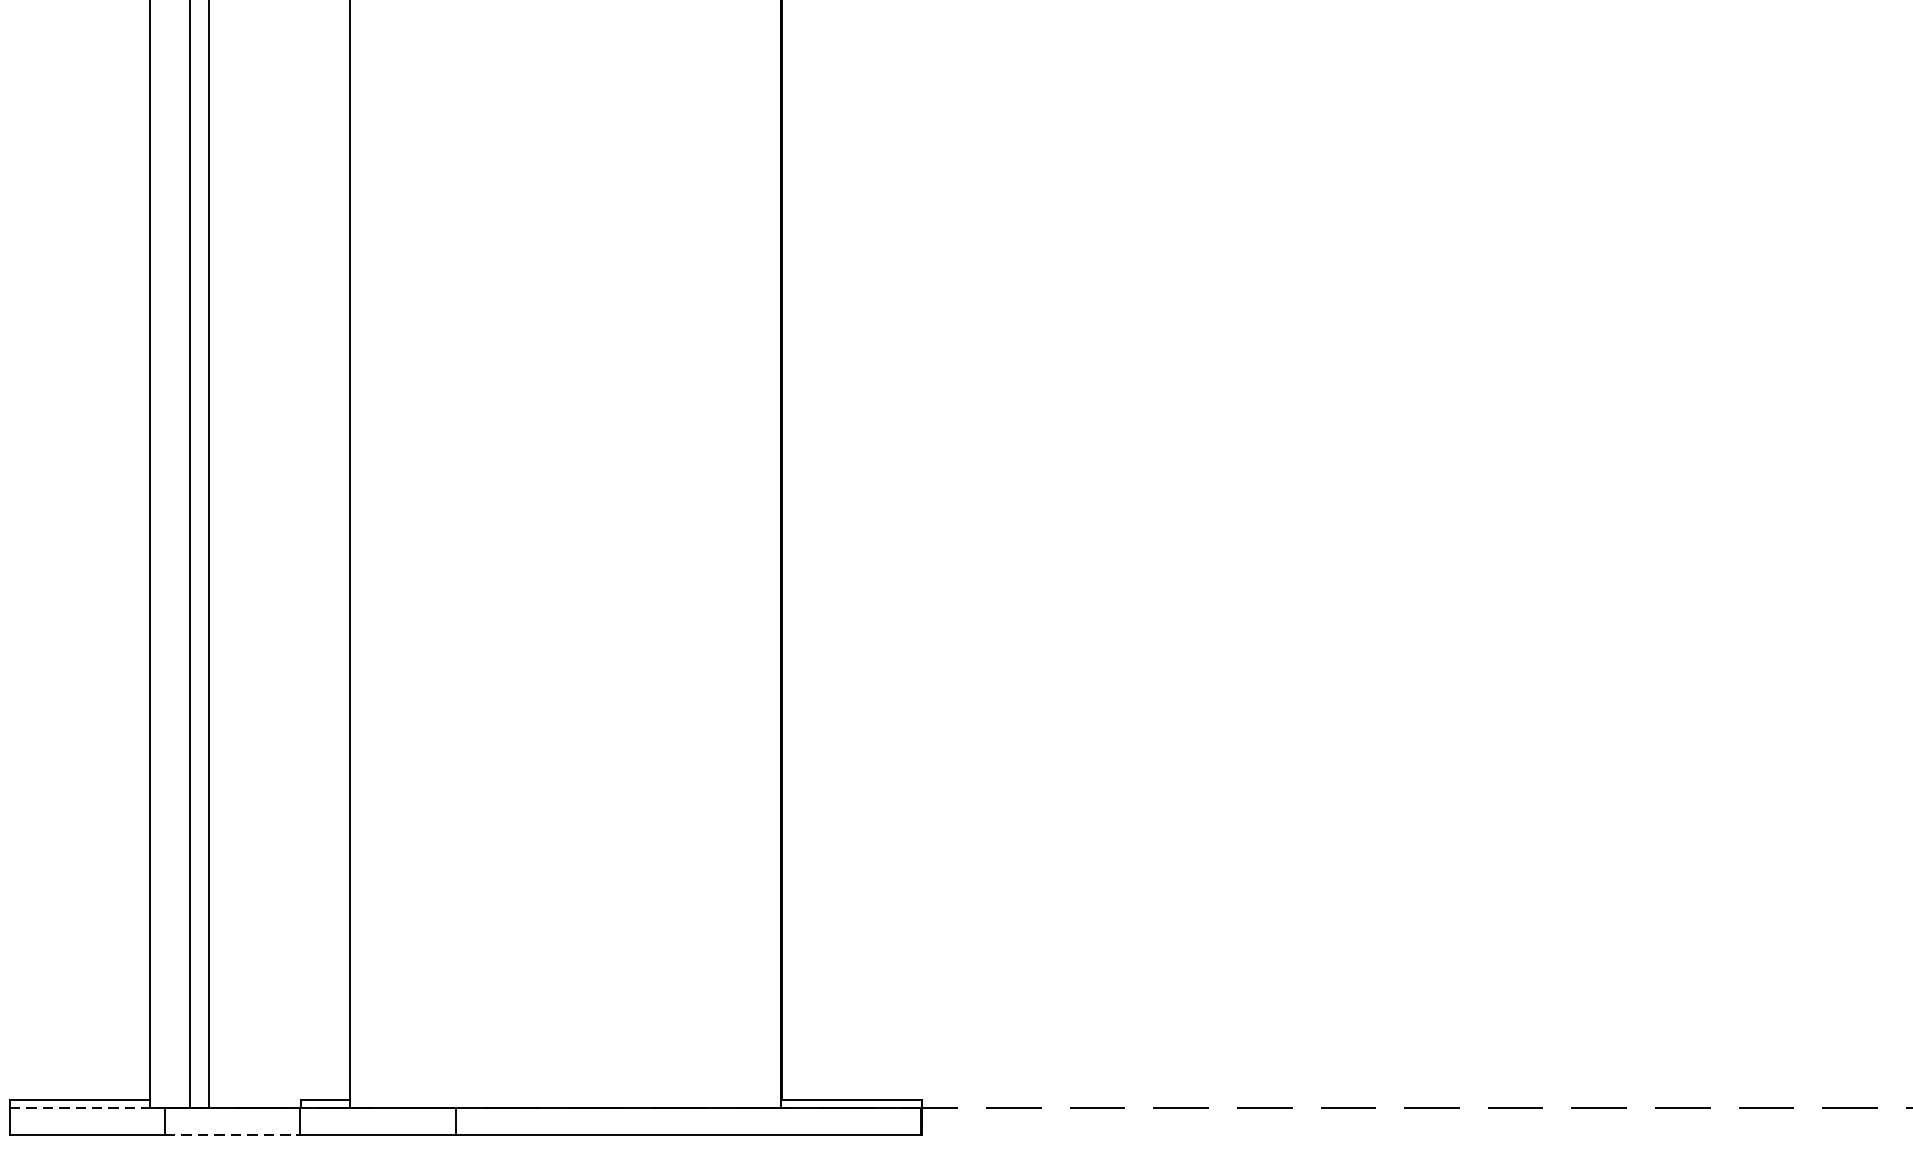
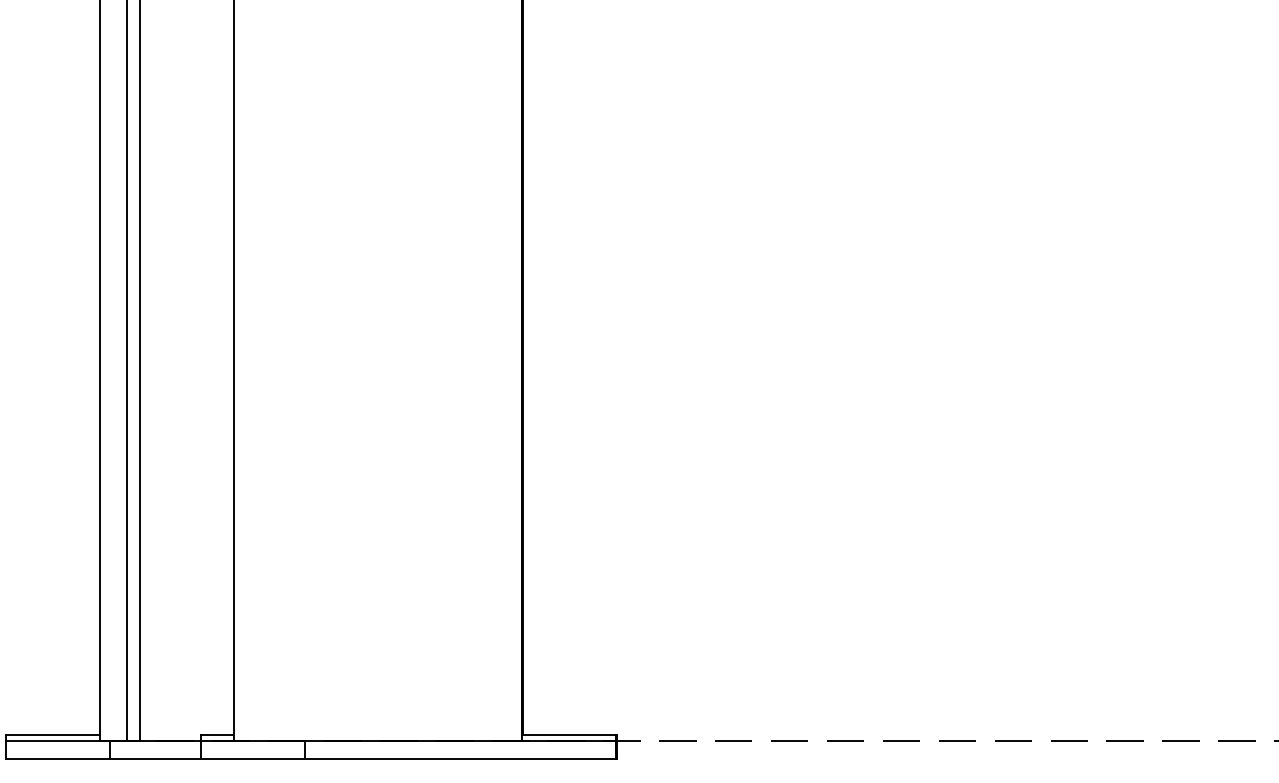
line: (87, 1108) -> (58, 741), dashed -> solid
line: (234, 1134) -> (156, 758), dashed -> solid

